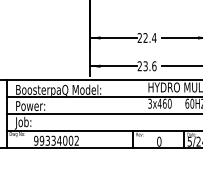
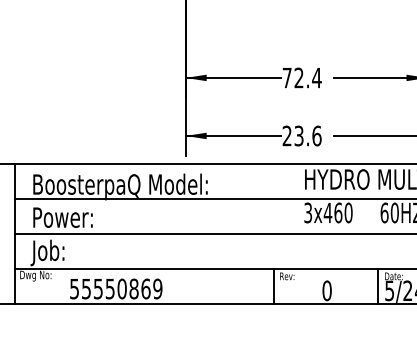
text: (139, 37) -> (286, 76), 22.4 -> 72.4
text: (56, 140) -> (116, 288), 99334002 -> 55550869

